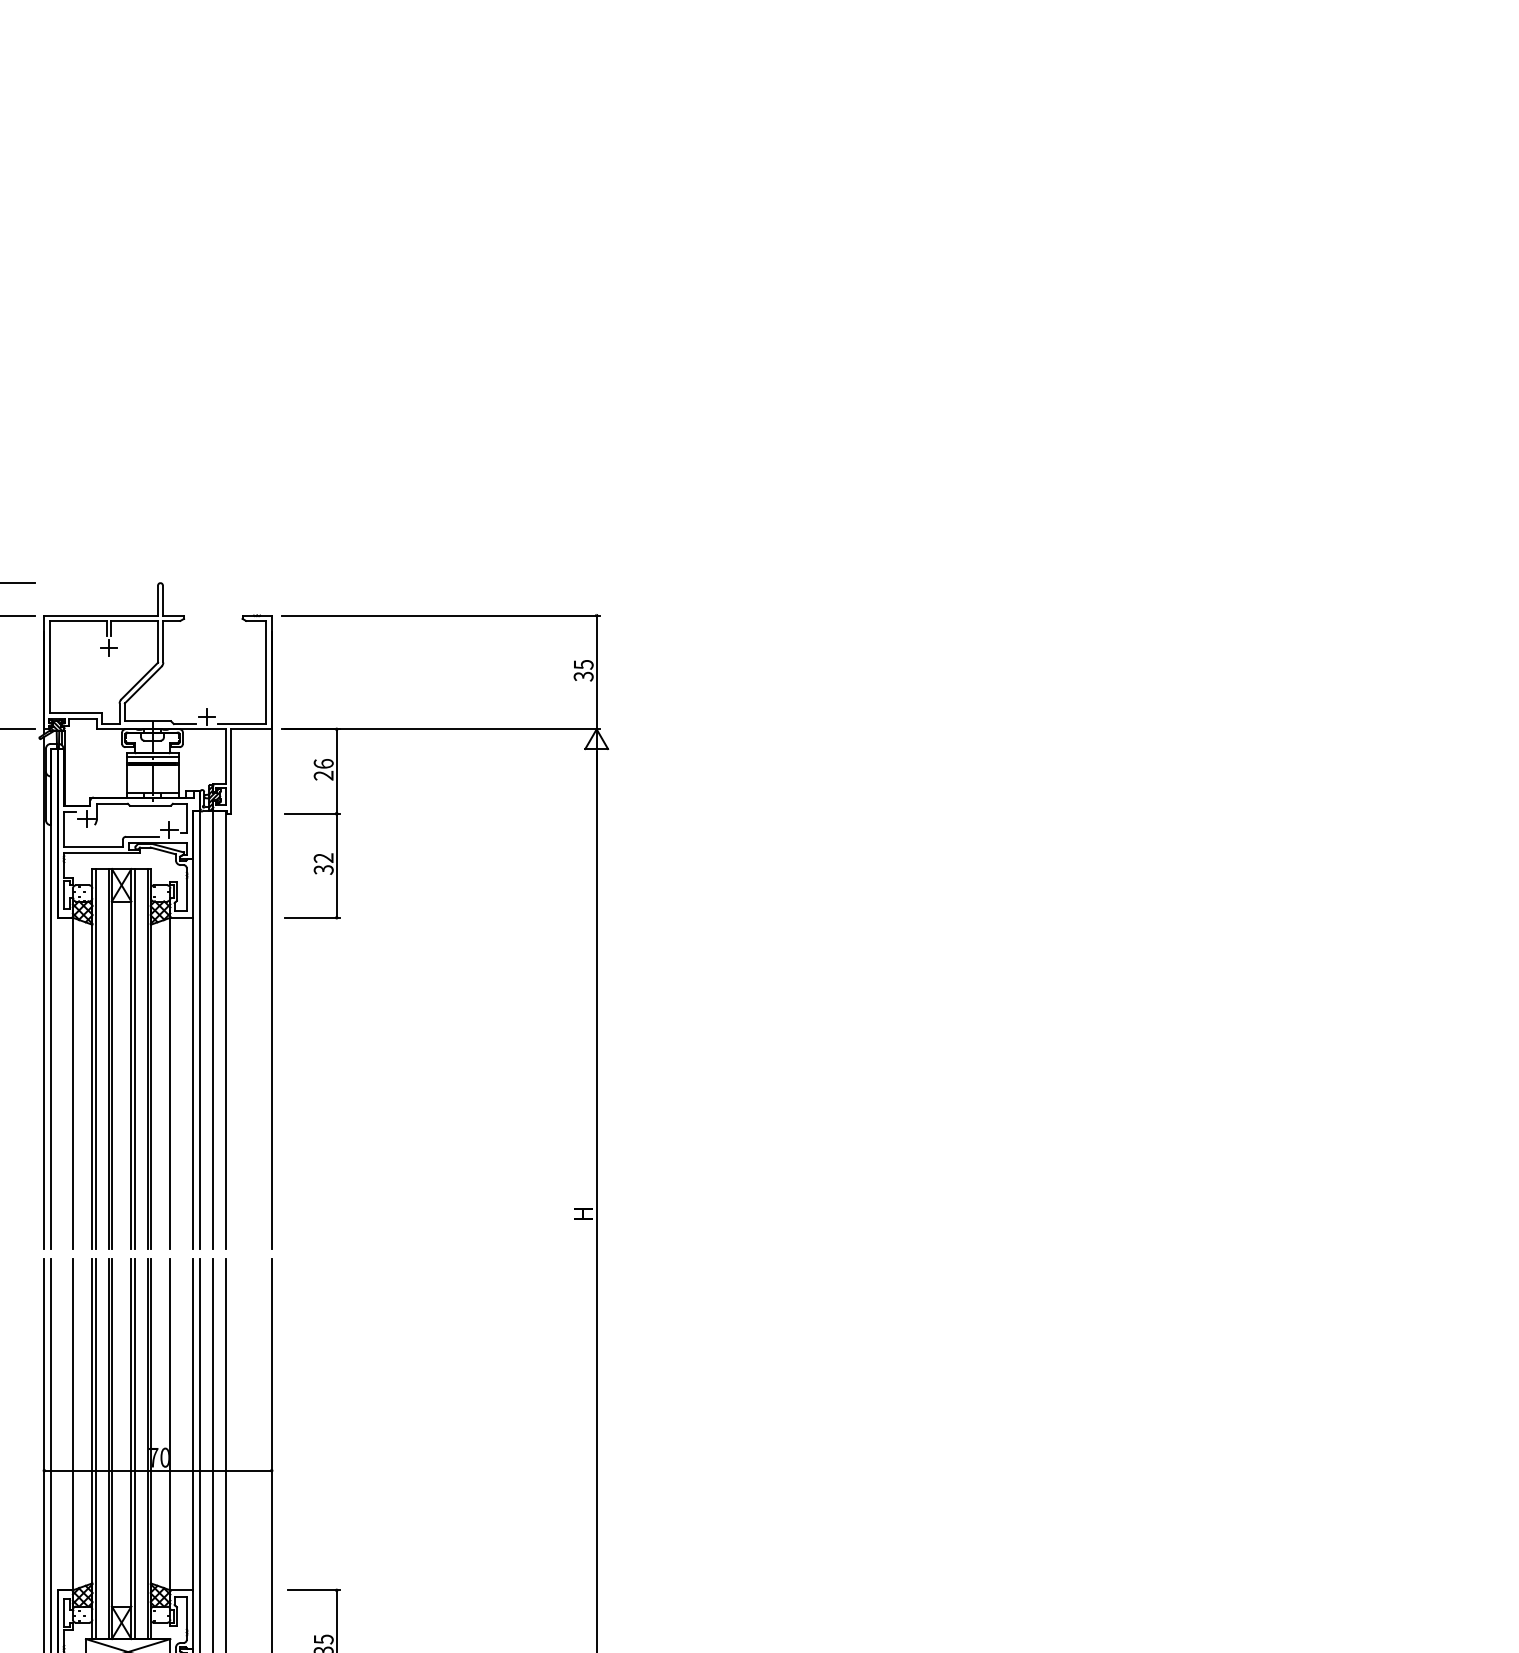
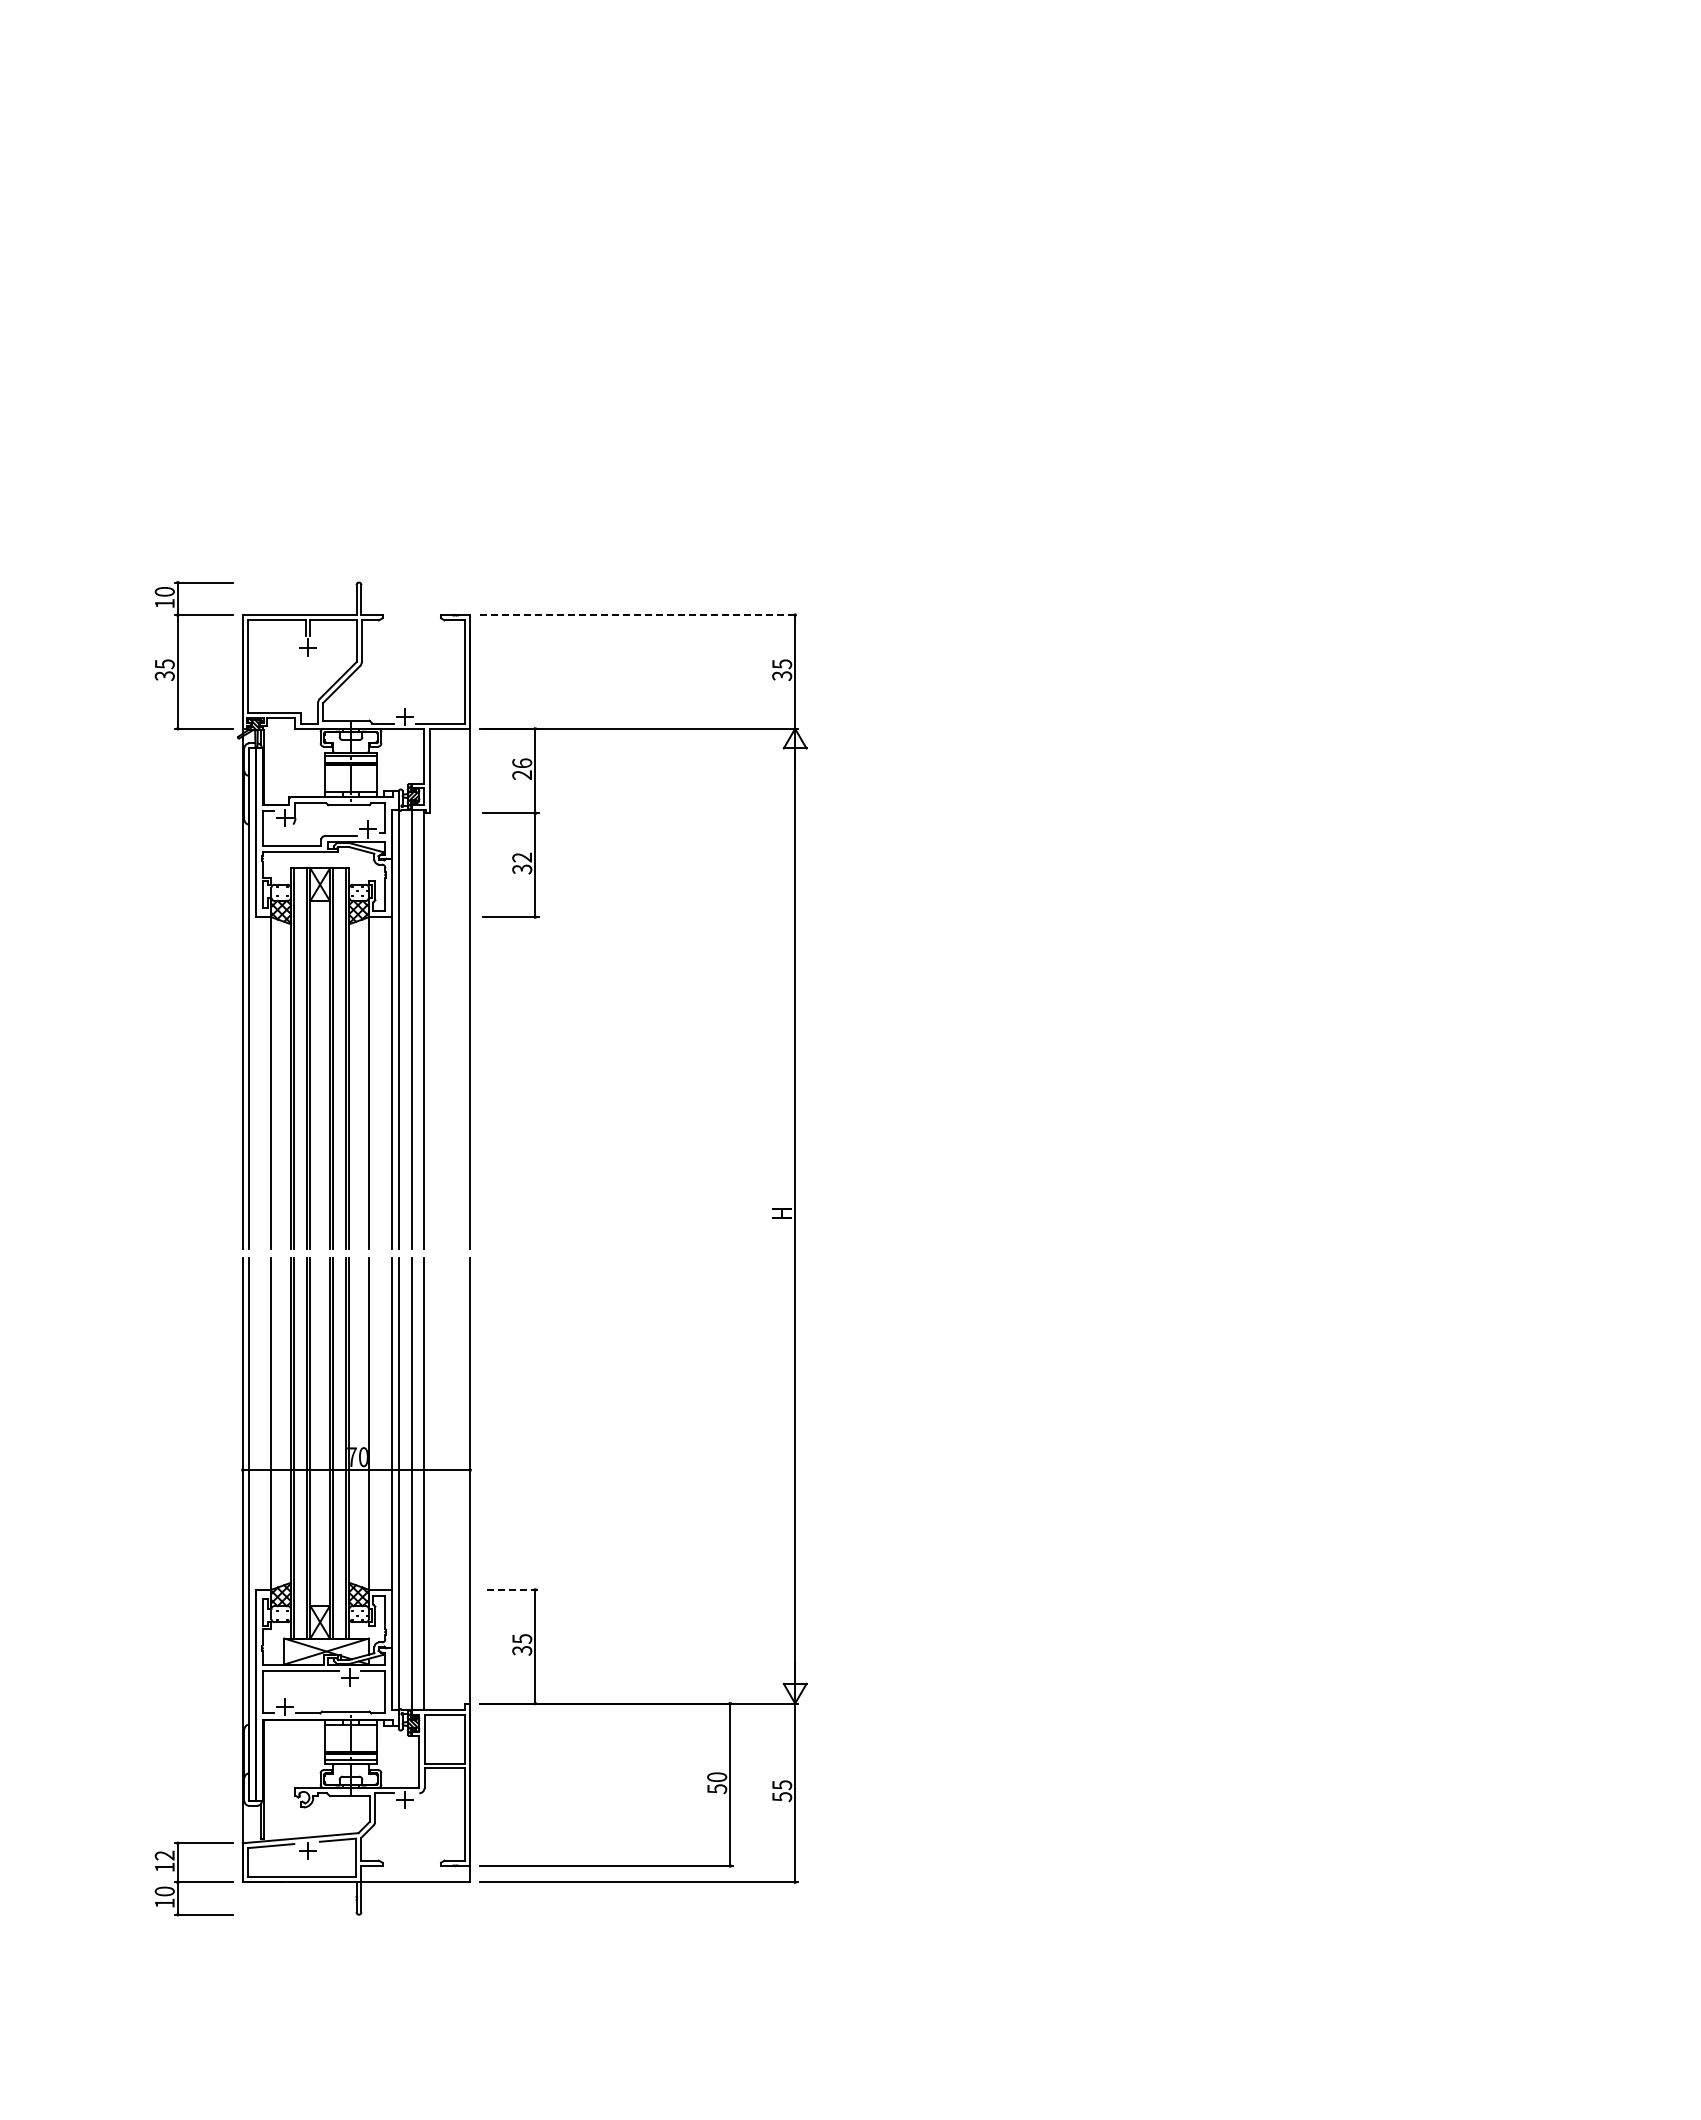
line: (441, 616) -> (639, 615), solid -> dashed
line: (314, 1590) -> (512, 1589), solid -> dashed

